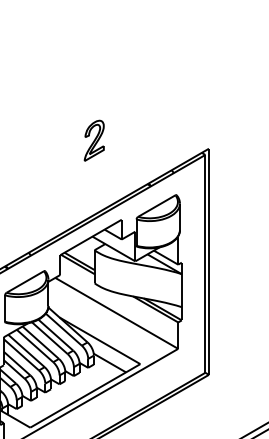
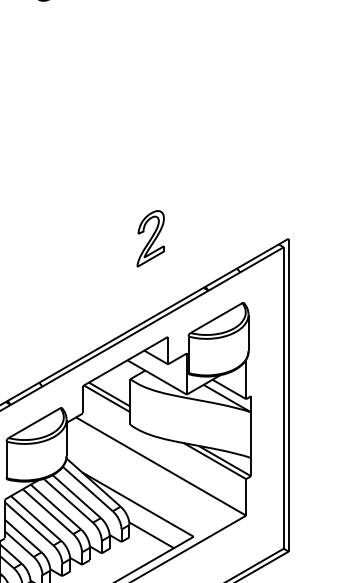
part: (93, 140) -> (149, 238), moved

